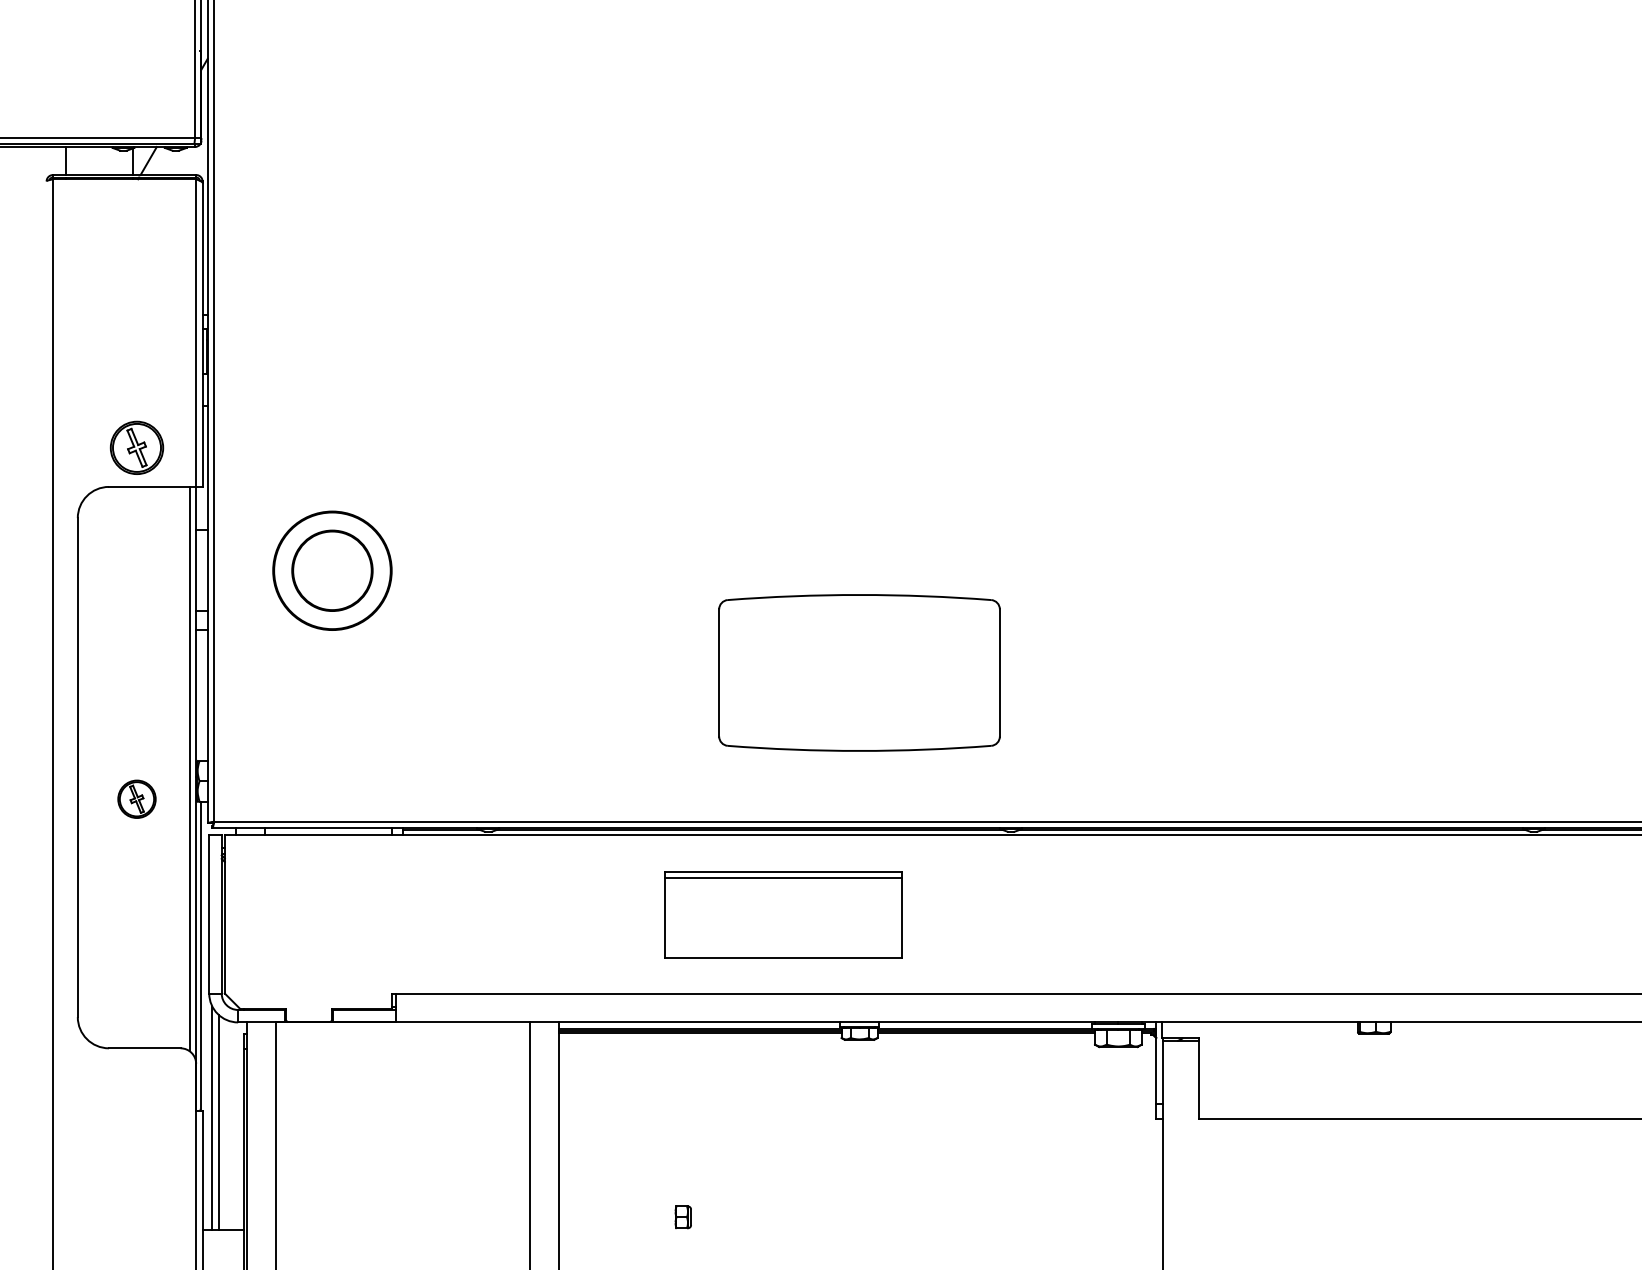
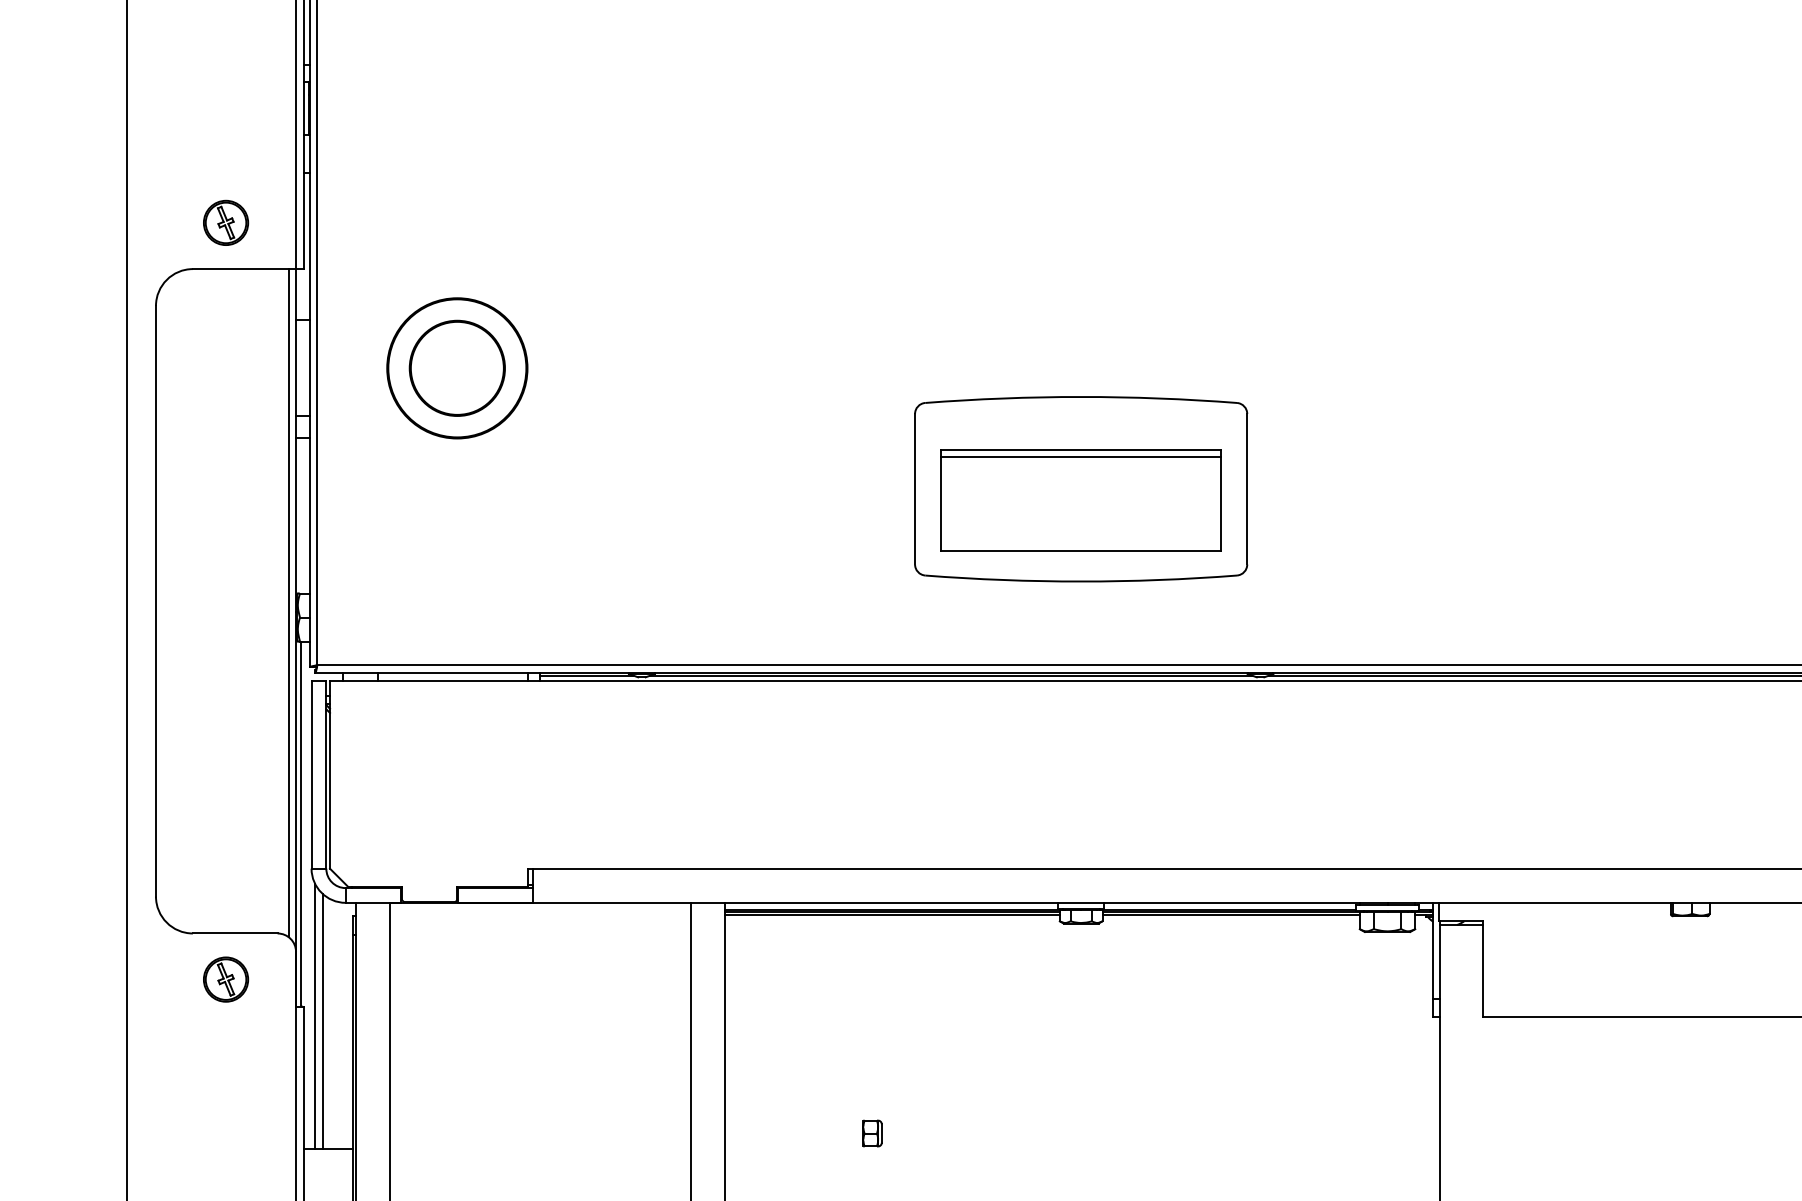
part: (136, 447) -> (225, 222), size x0.71
part: (136, 798) -> (225, 978), moved
part: (783, 914) -> (1081, 500), moved

